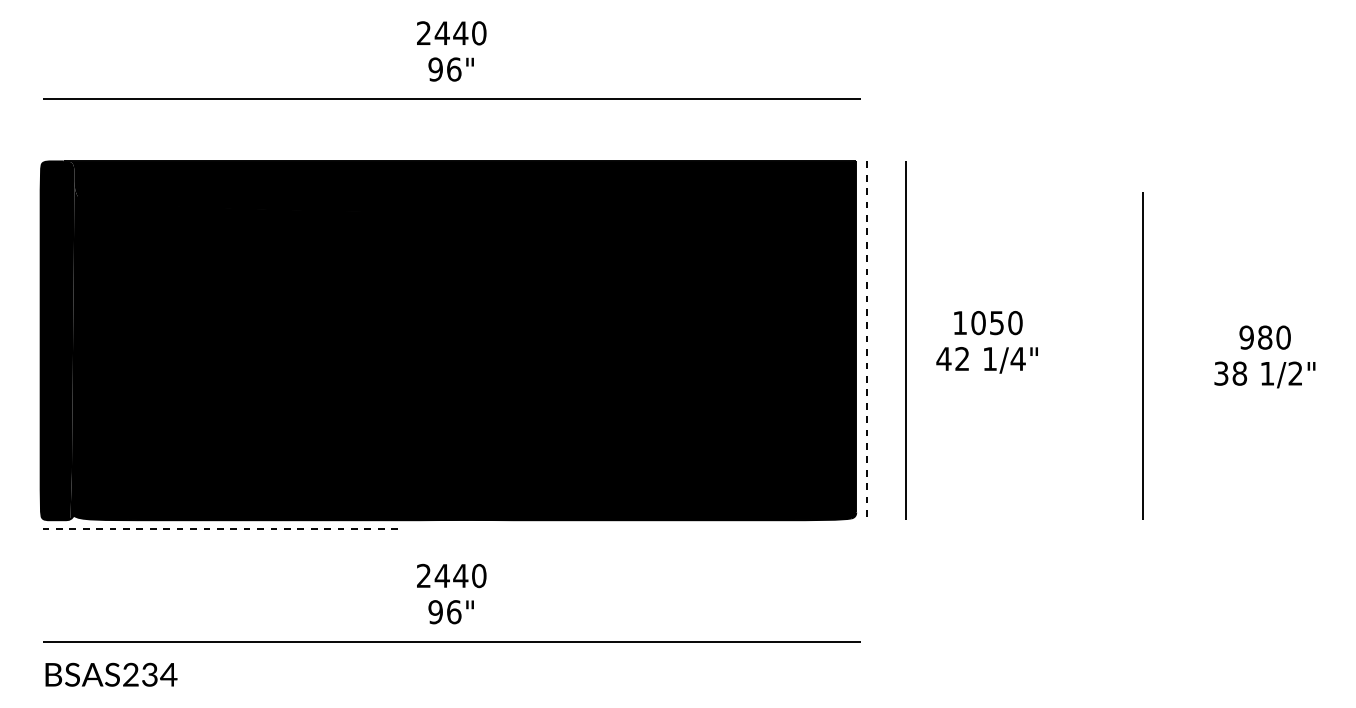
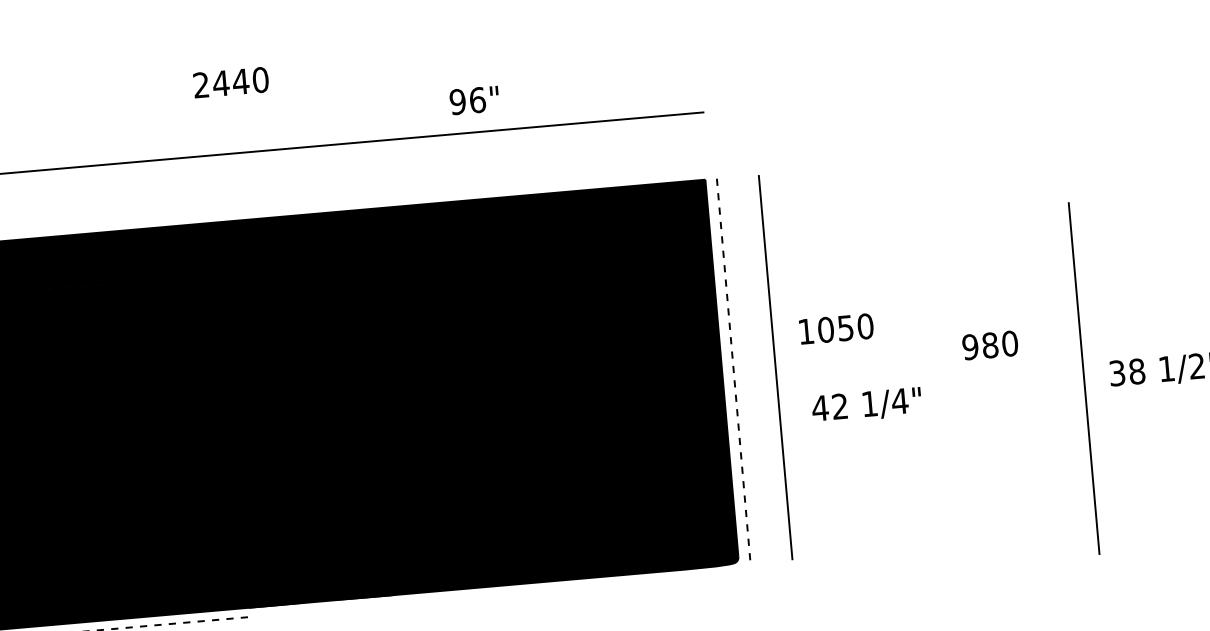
text: (451, 33) -> (230, 82), moved
text: (450, 69) -> (473, 100), moved
text: (988, 323) -> (836, 329), moved
text: (1264, 337) -> (989, 345), moved
line: (1142, 355) -> (1083, 378), moved
text: (986, 360) -> (866, 405), moved

